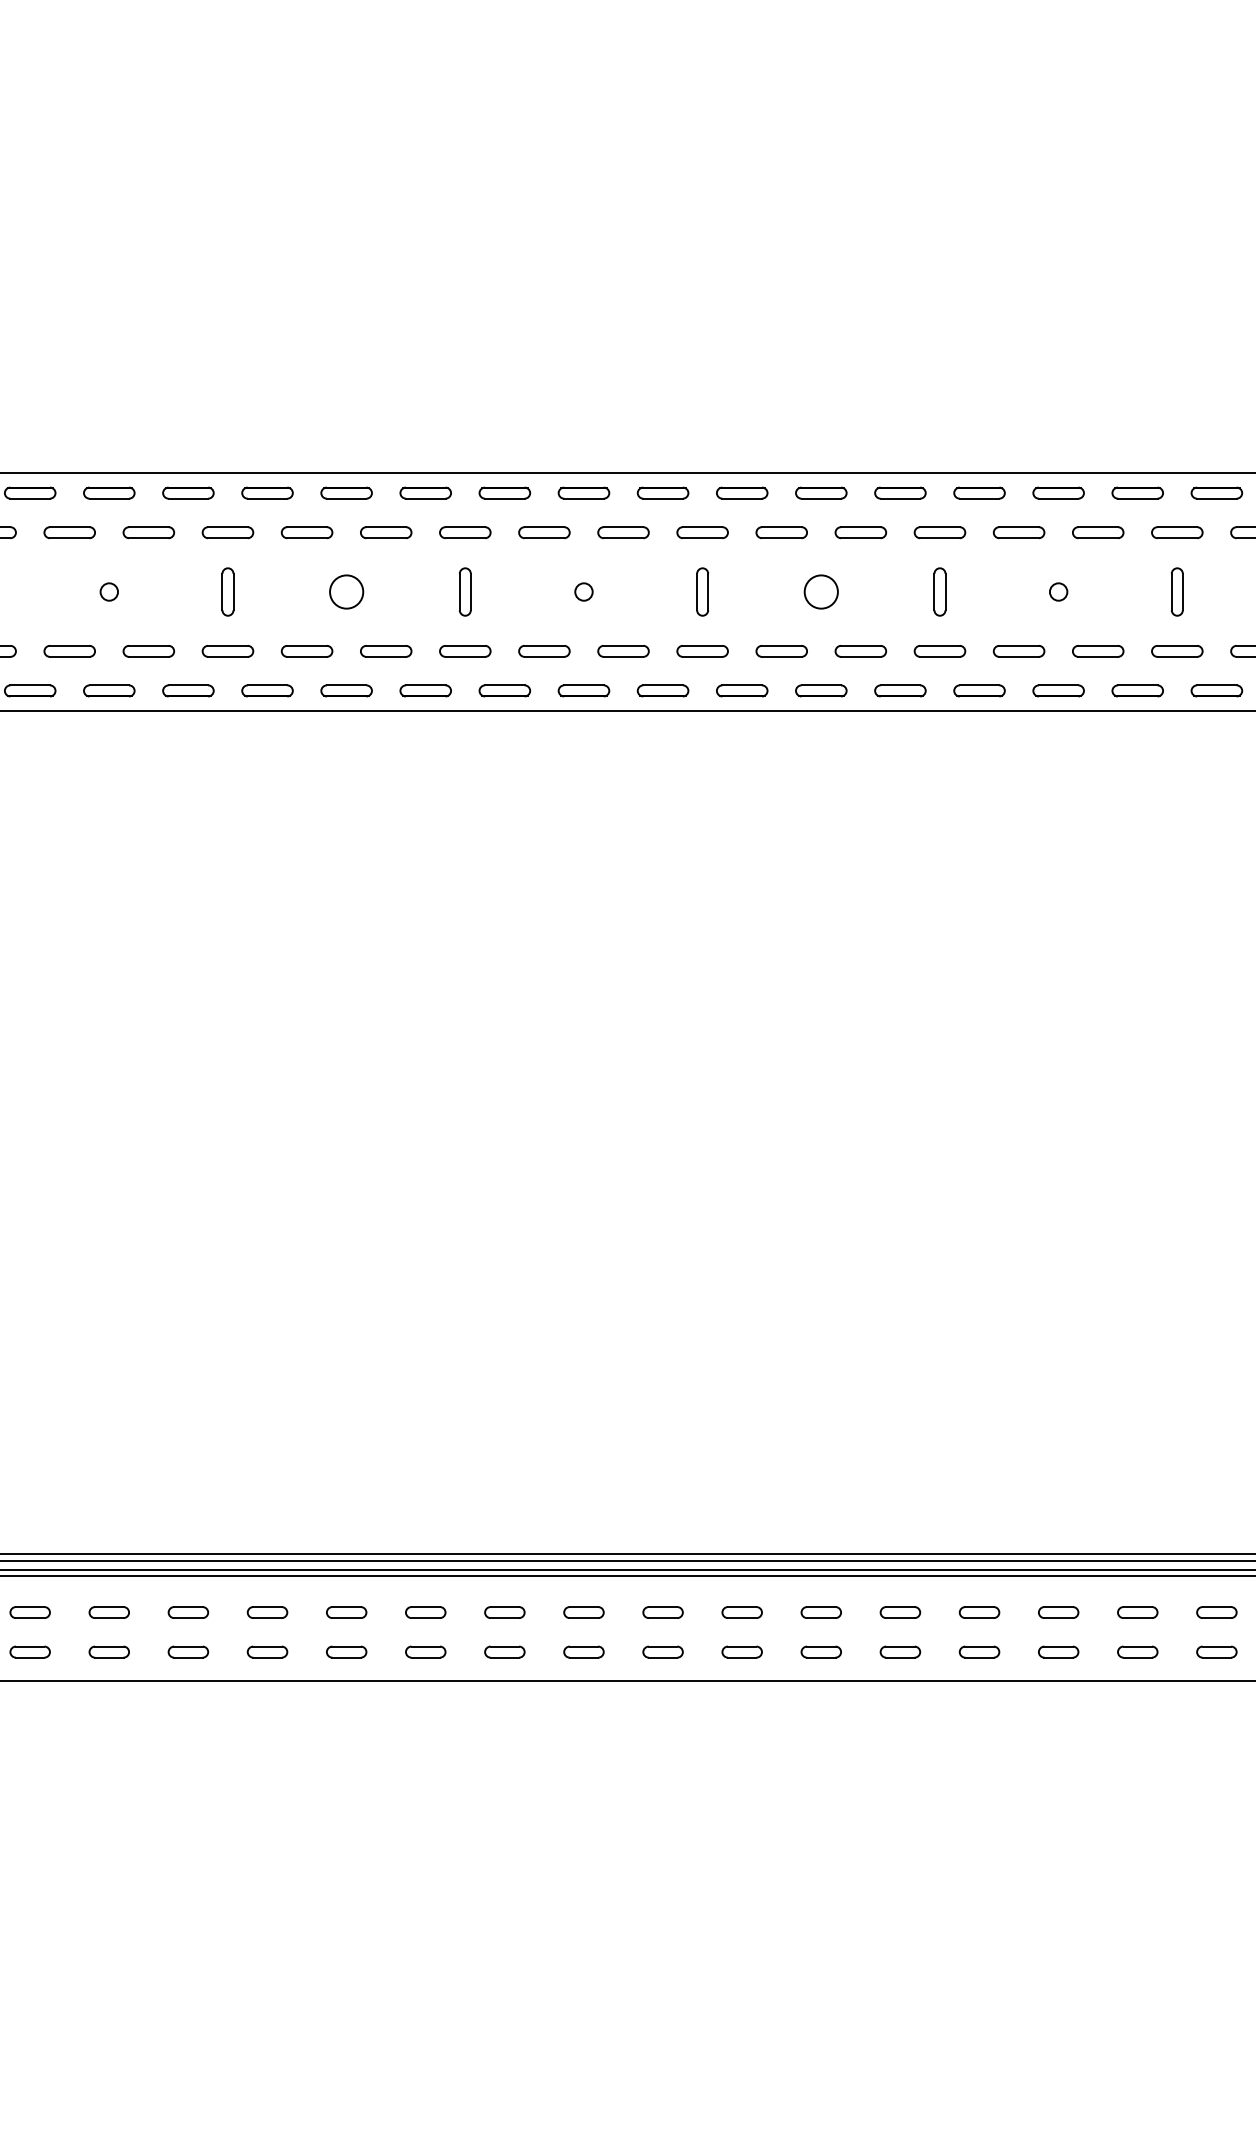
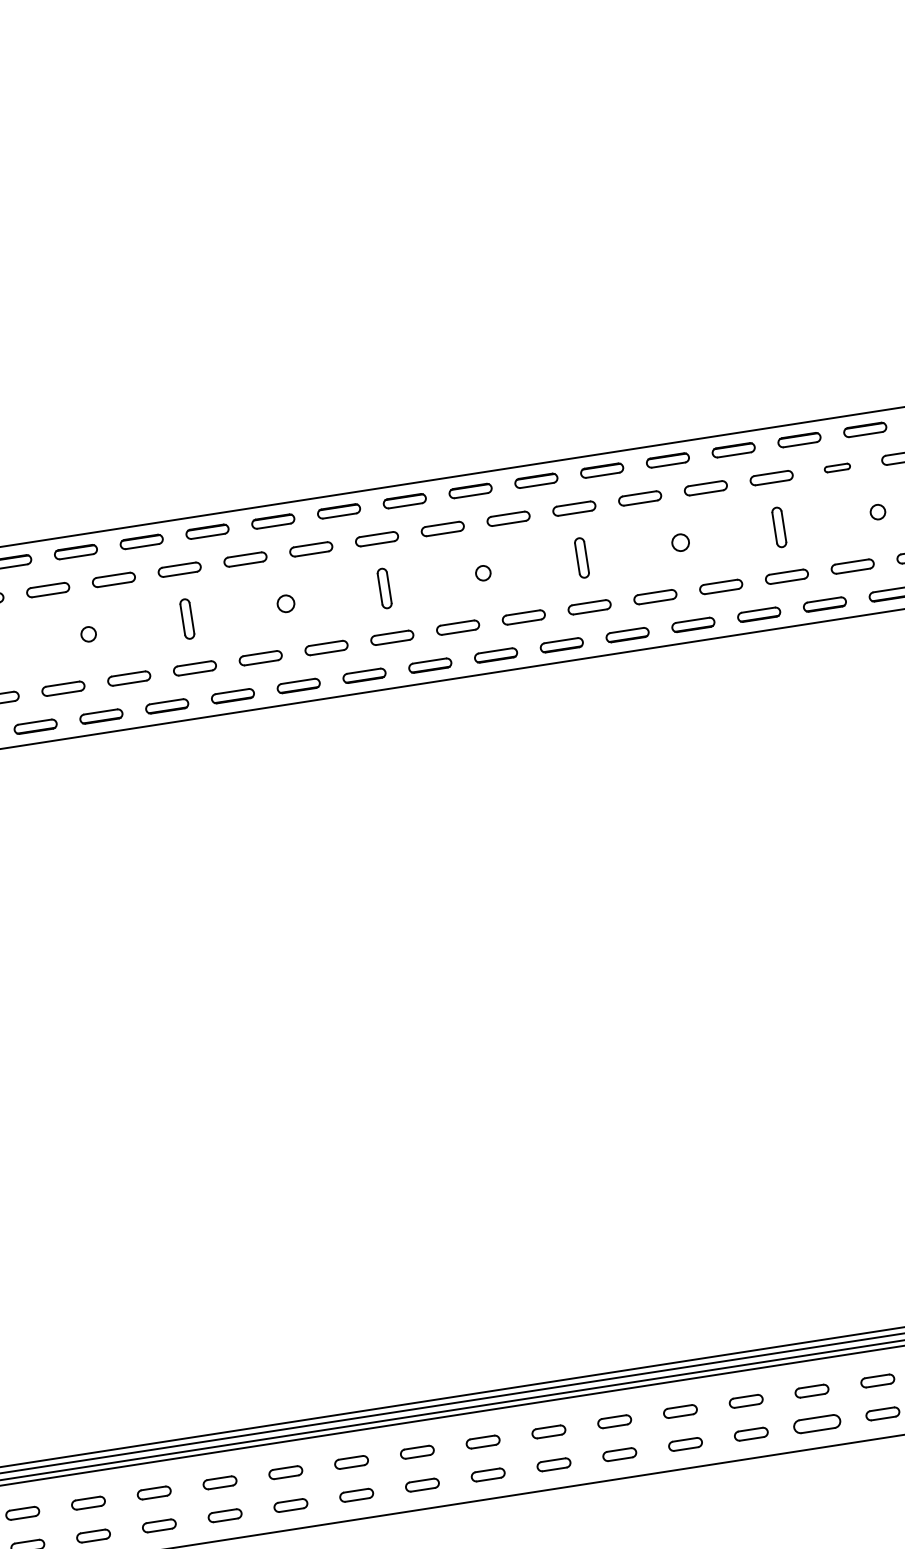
part: (1018, 532) -> (836, 467), size x0.6
circle: (346, 591) -> (285, 603), size x0.6
circle: (820, 591) -> (679, 542), size x0.6
part: (820, 1651) -> (816, 1423), size x1.4

